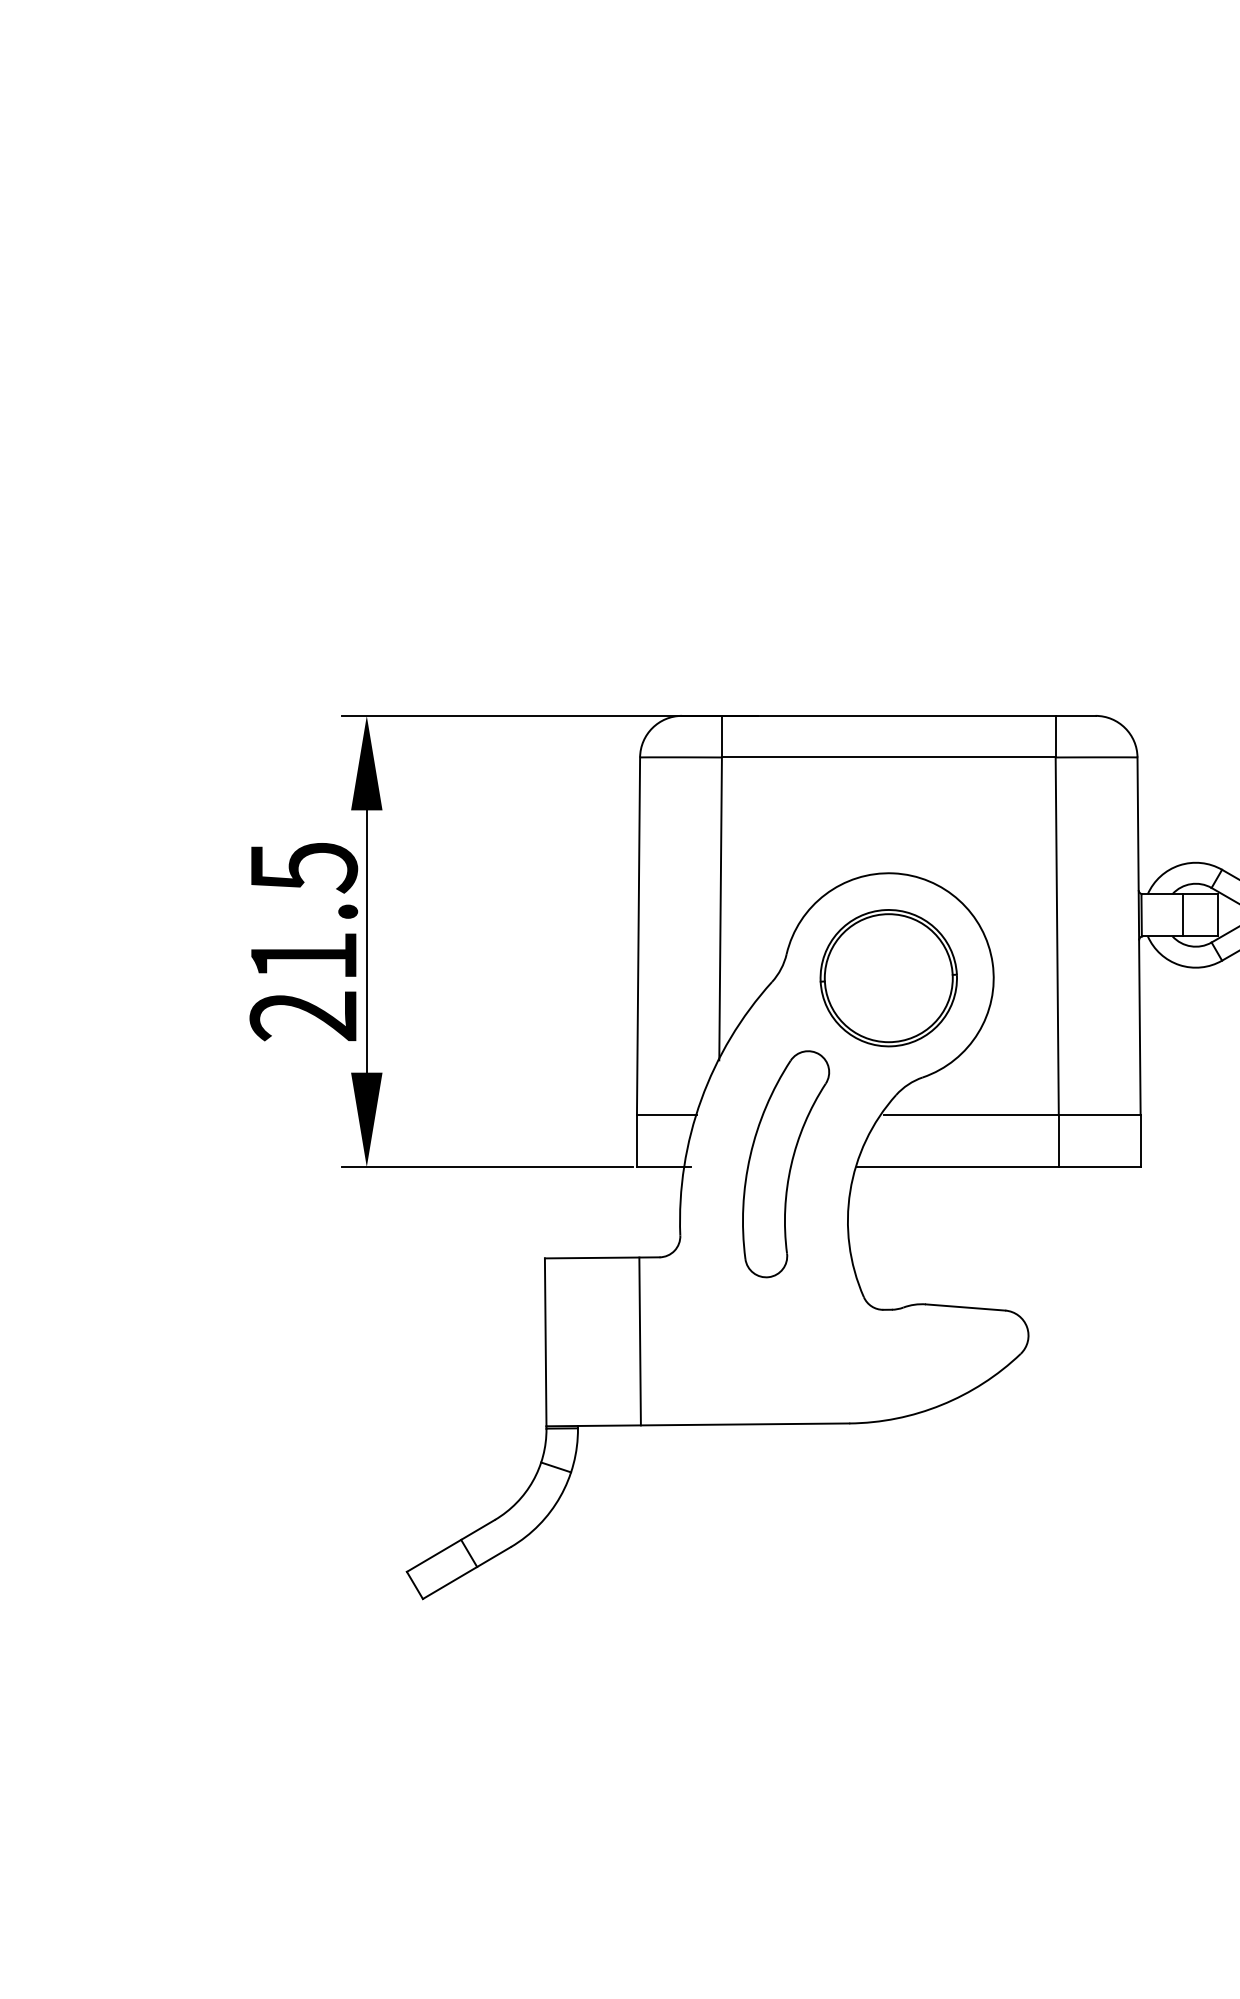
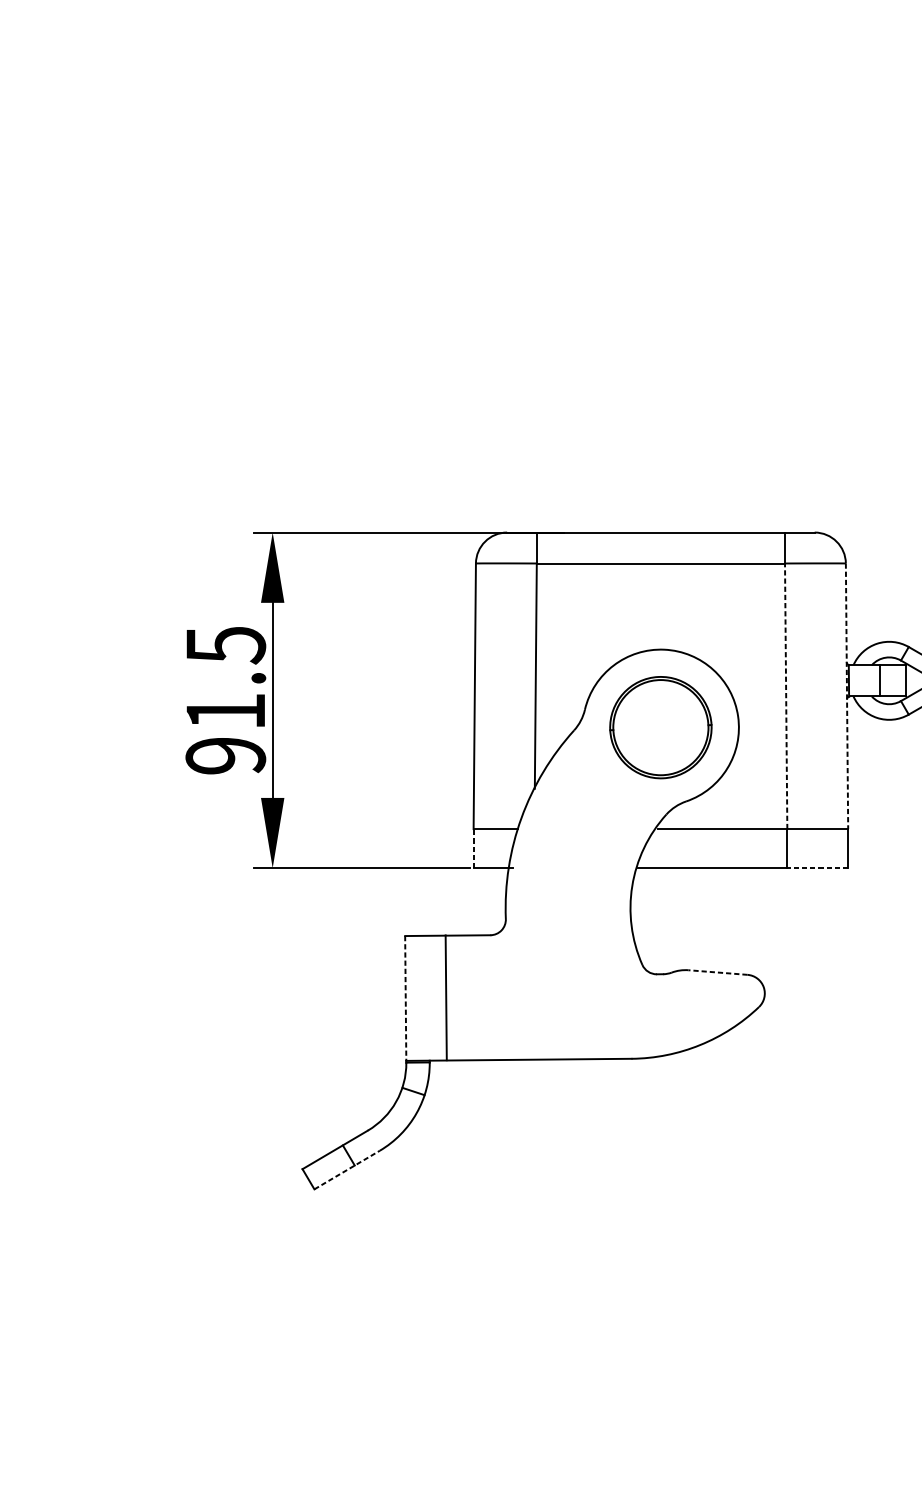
line: (1057, 936) -> (786, 696), solid -> dashed
line: (1139, 936) -> (847, 696), solid -> dashed
text: (303, 1016) -> (225, 756), 21.5 -> 91.5
line: (636, 1140) -> (473, 848), solid -> dashed
part: (786, 1164) -> (584, 866), removed
line: (1099, 1167) -> (817, 868), solid -> dashed
line: (965, 1307) -> (717, 972), solid -> dashed
line: (639, 1341) -> (445, 997), moved
line: (545, 1342) -> (405, 998), solid -> dashed
line: (467, 1572) -> (347, 1169), solid -> dashed

